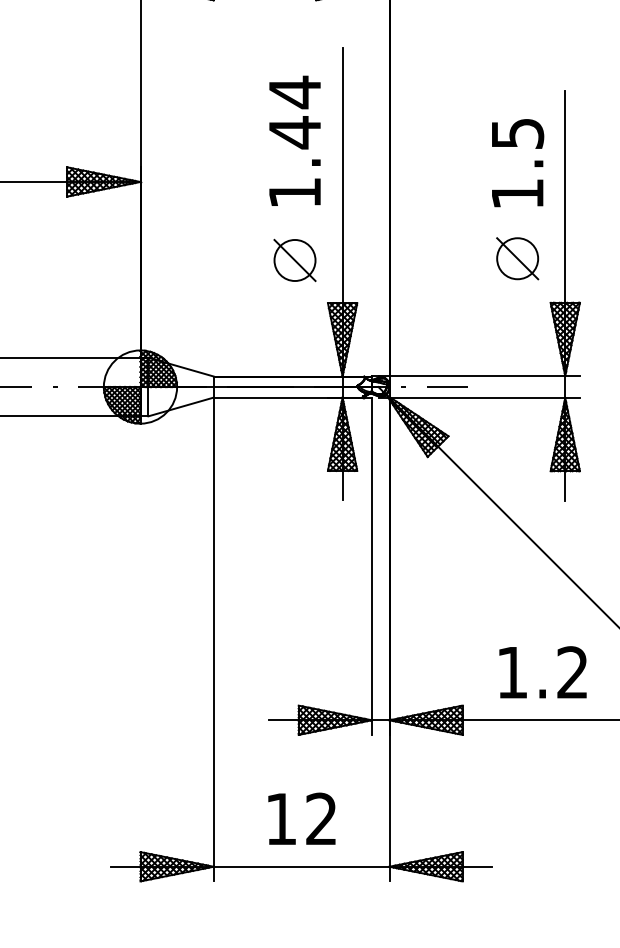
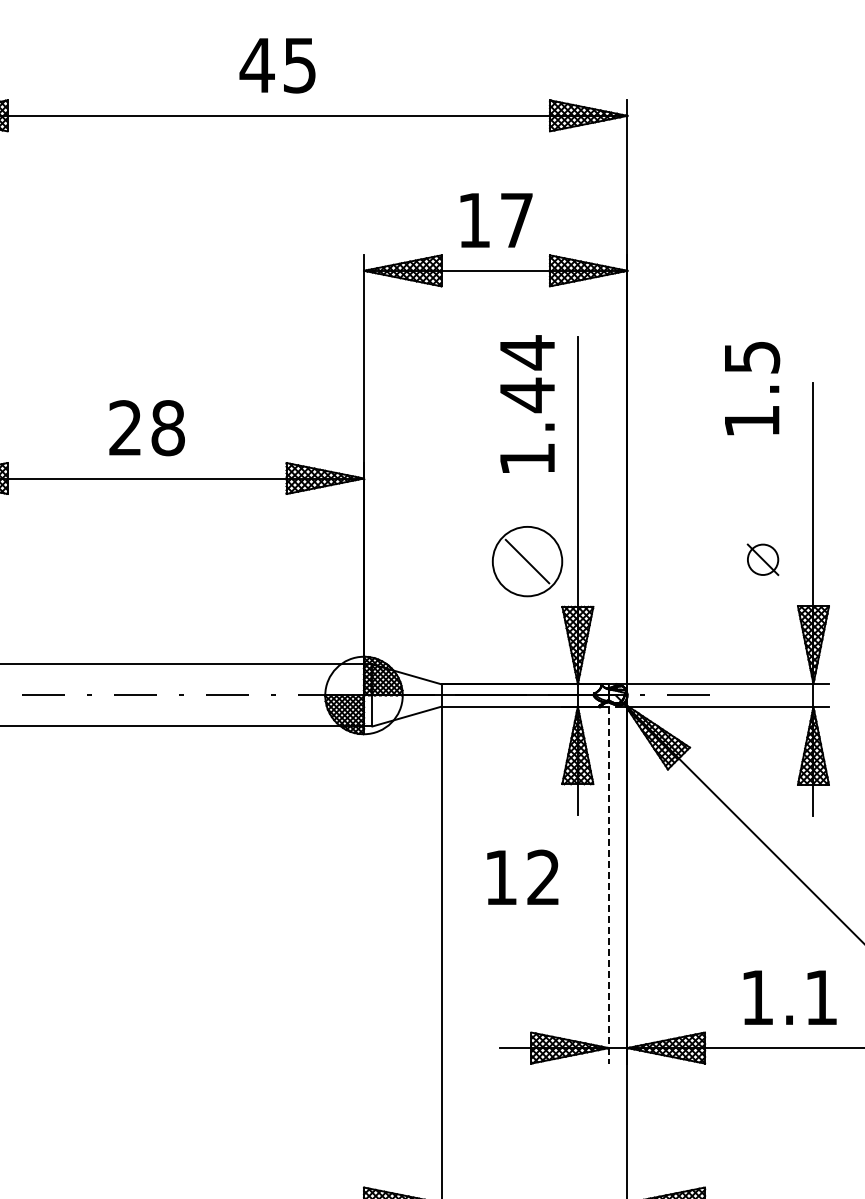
text: (295, 140) -> (527, 403), moved
text: (518, 163) -> (752, 388), moved
part: (517, 258) -> (762, 559), size x0.7
circle: (295, 260) -> (527, 561), size x1.6
line: (371, 566) -> (608, 885), solid -> dashed
text: (571, 671) -> (820, 996), 1.2 -> 1.1
text: (301, 818) -> (522, 876), moved

